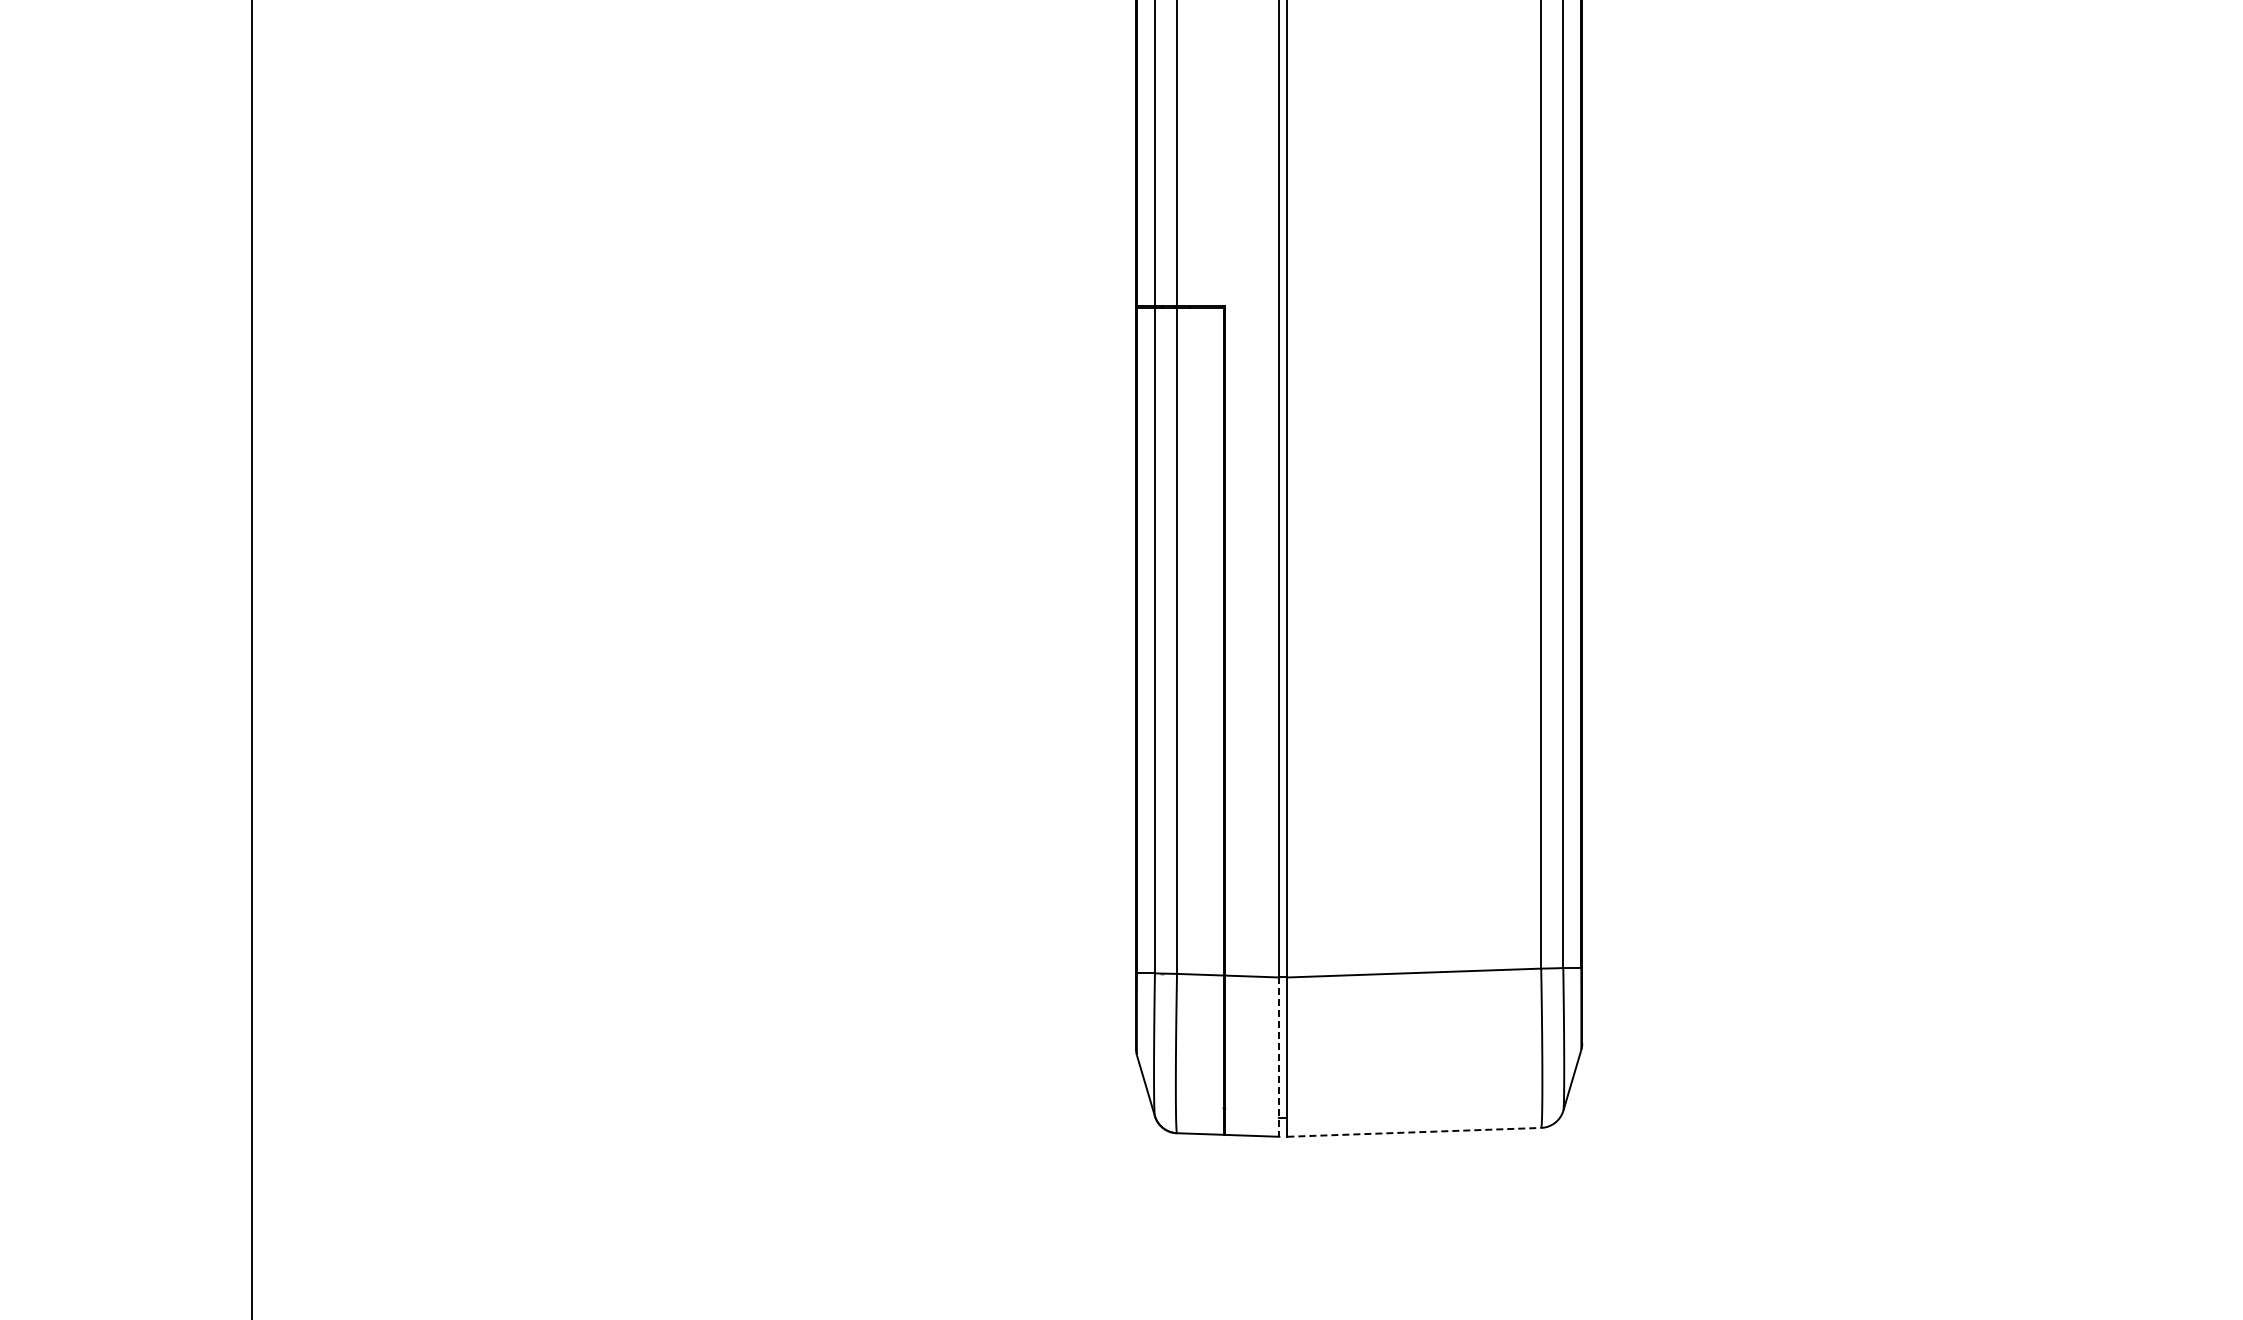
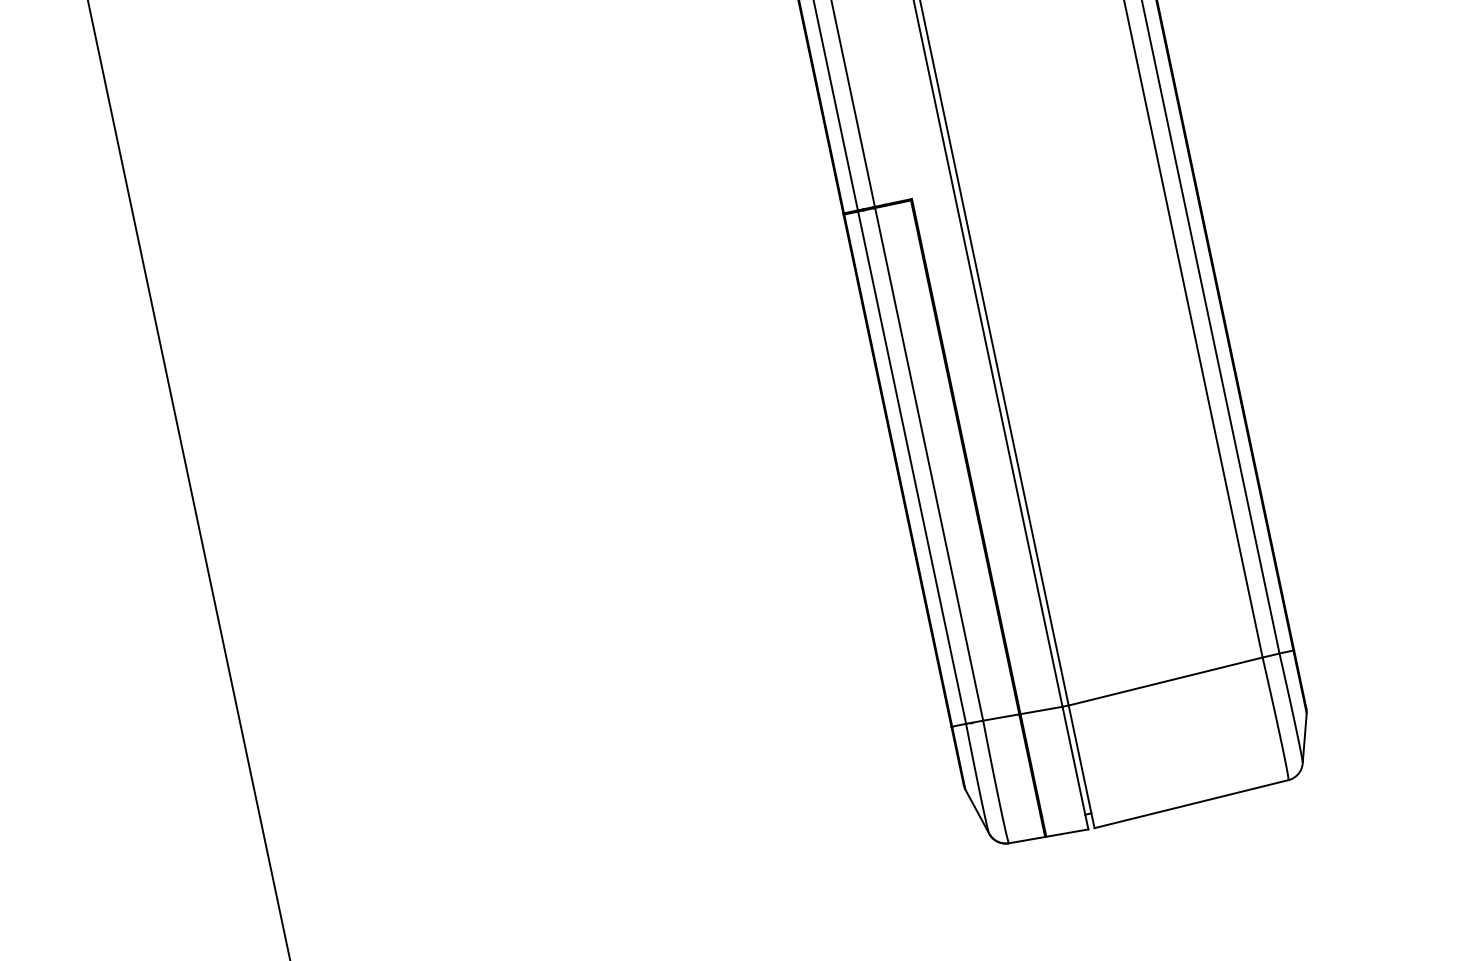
line: (1279, 1057) -> (1075, 768), dashed -> solid
line: (1414, 1132) -> (1191, 804), dashed -> solid

